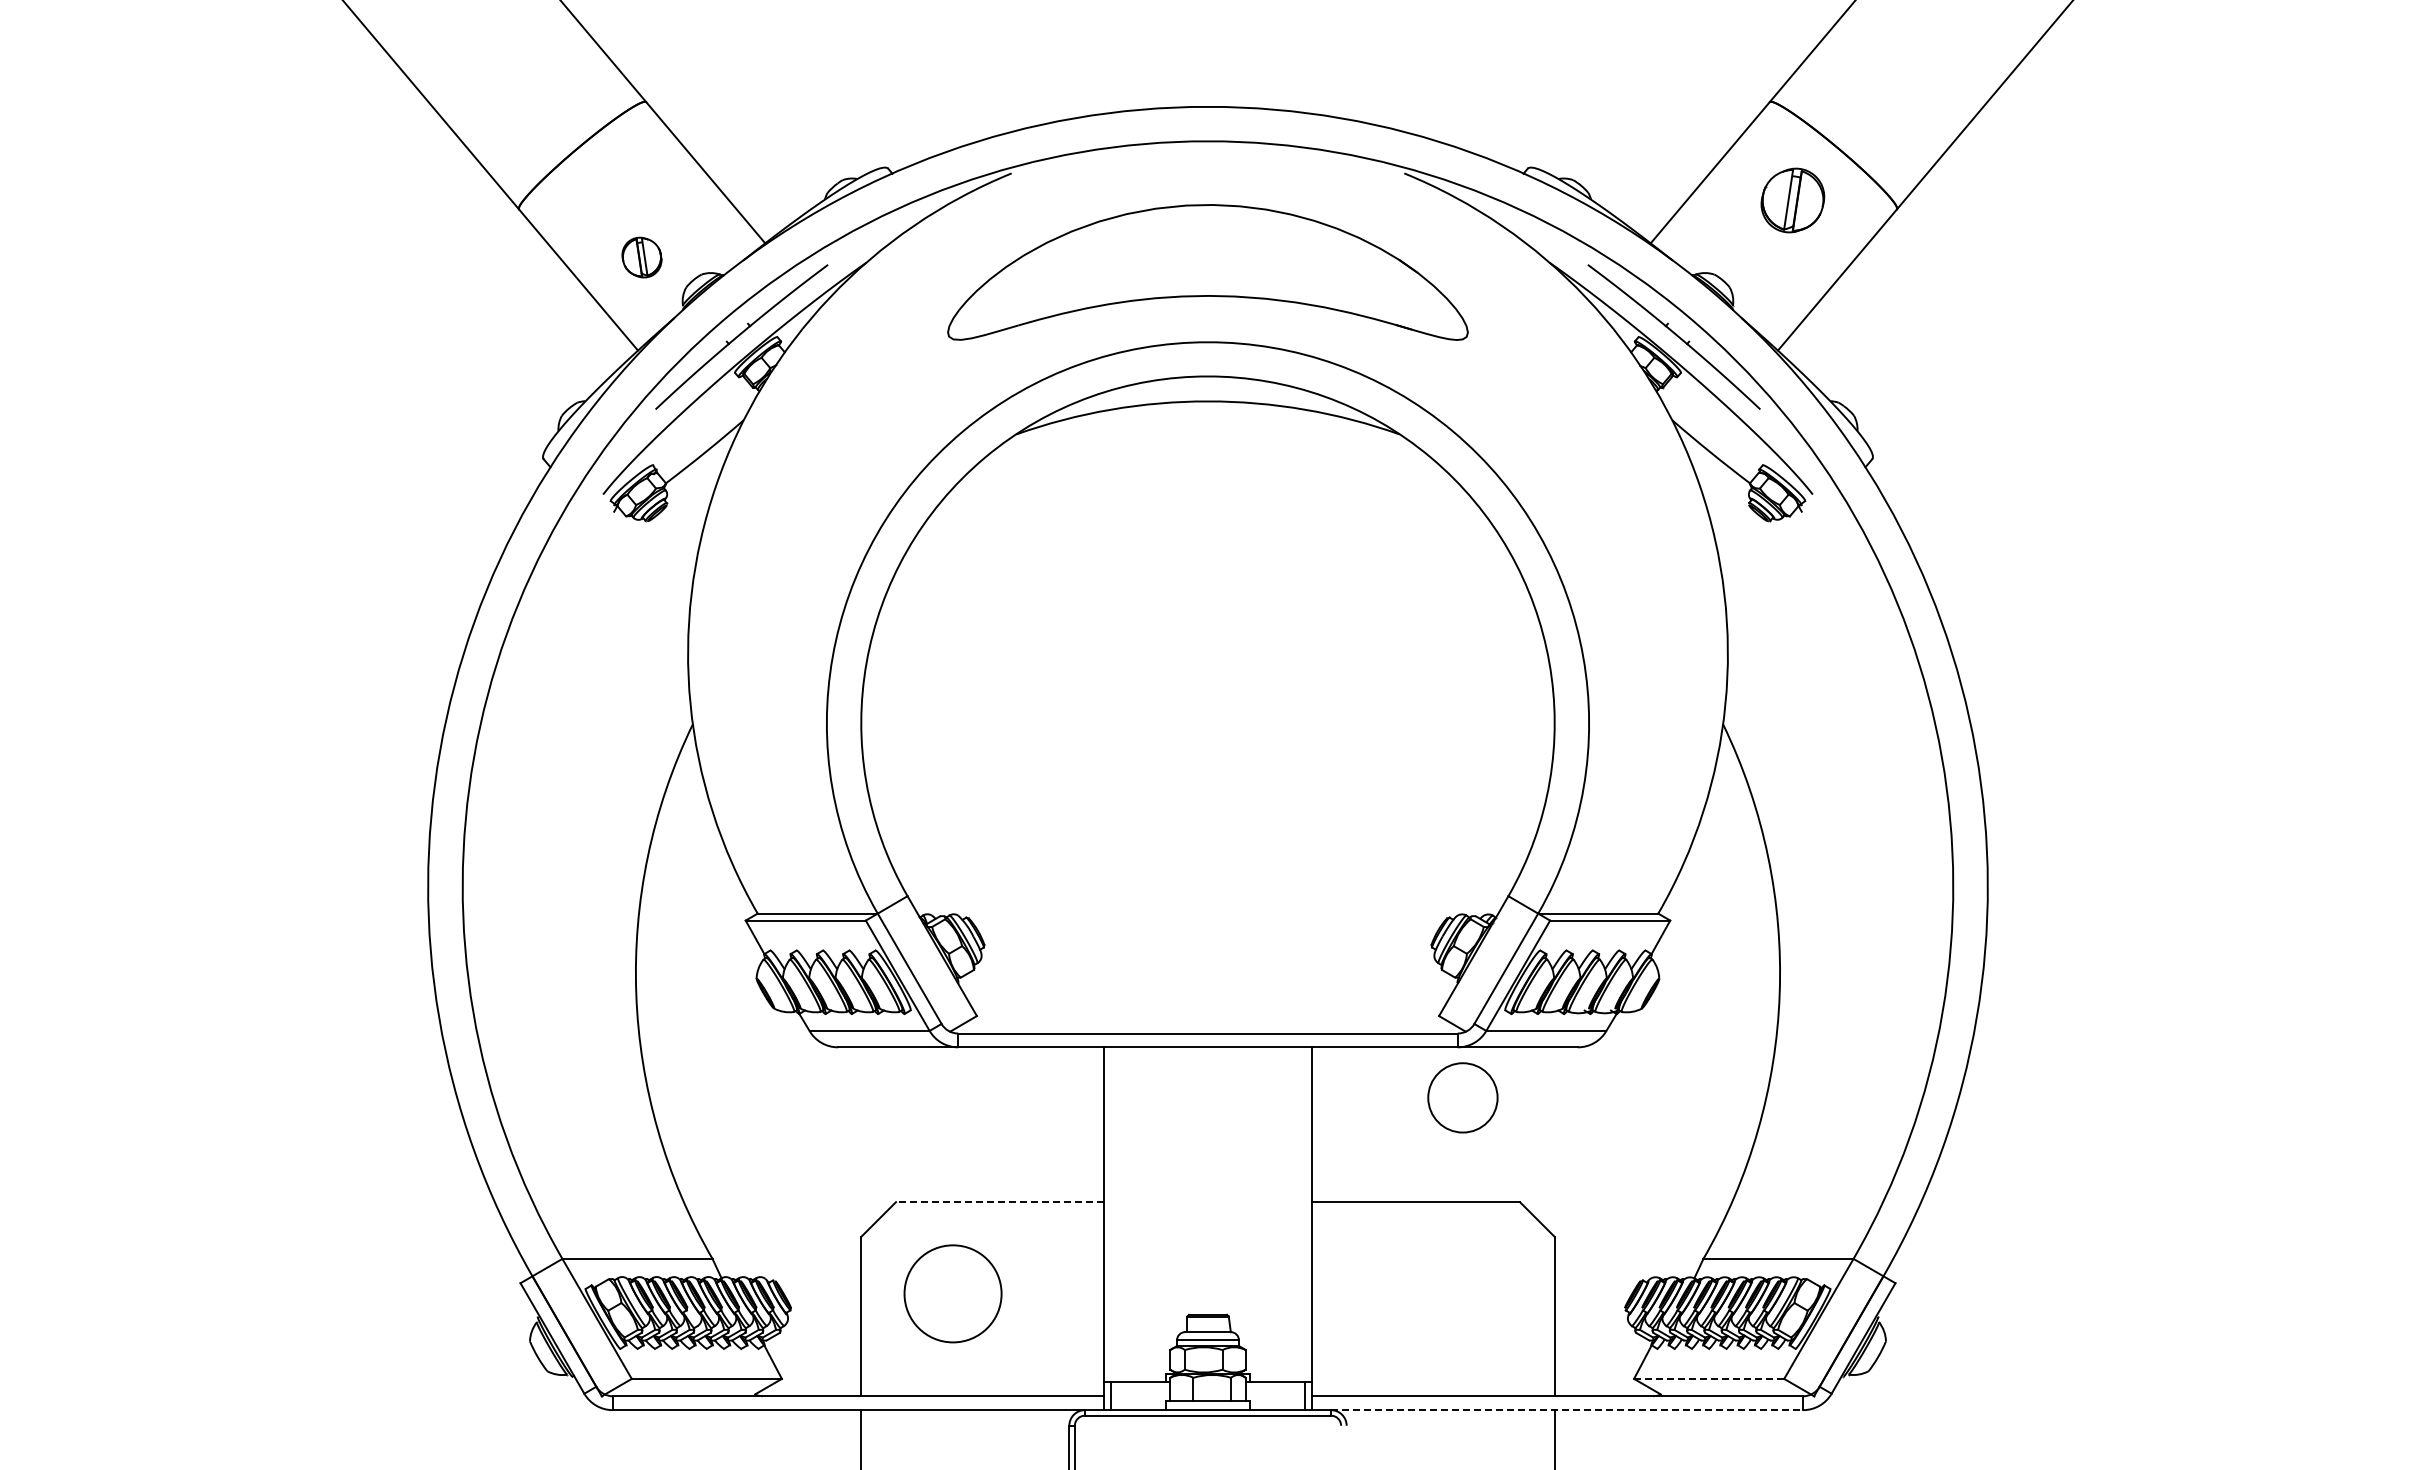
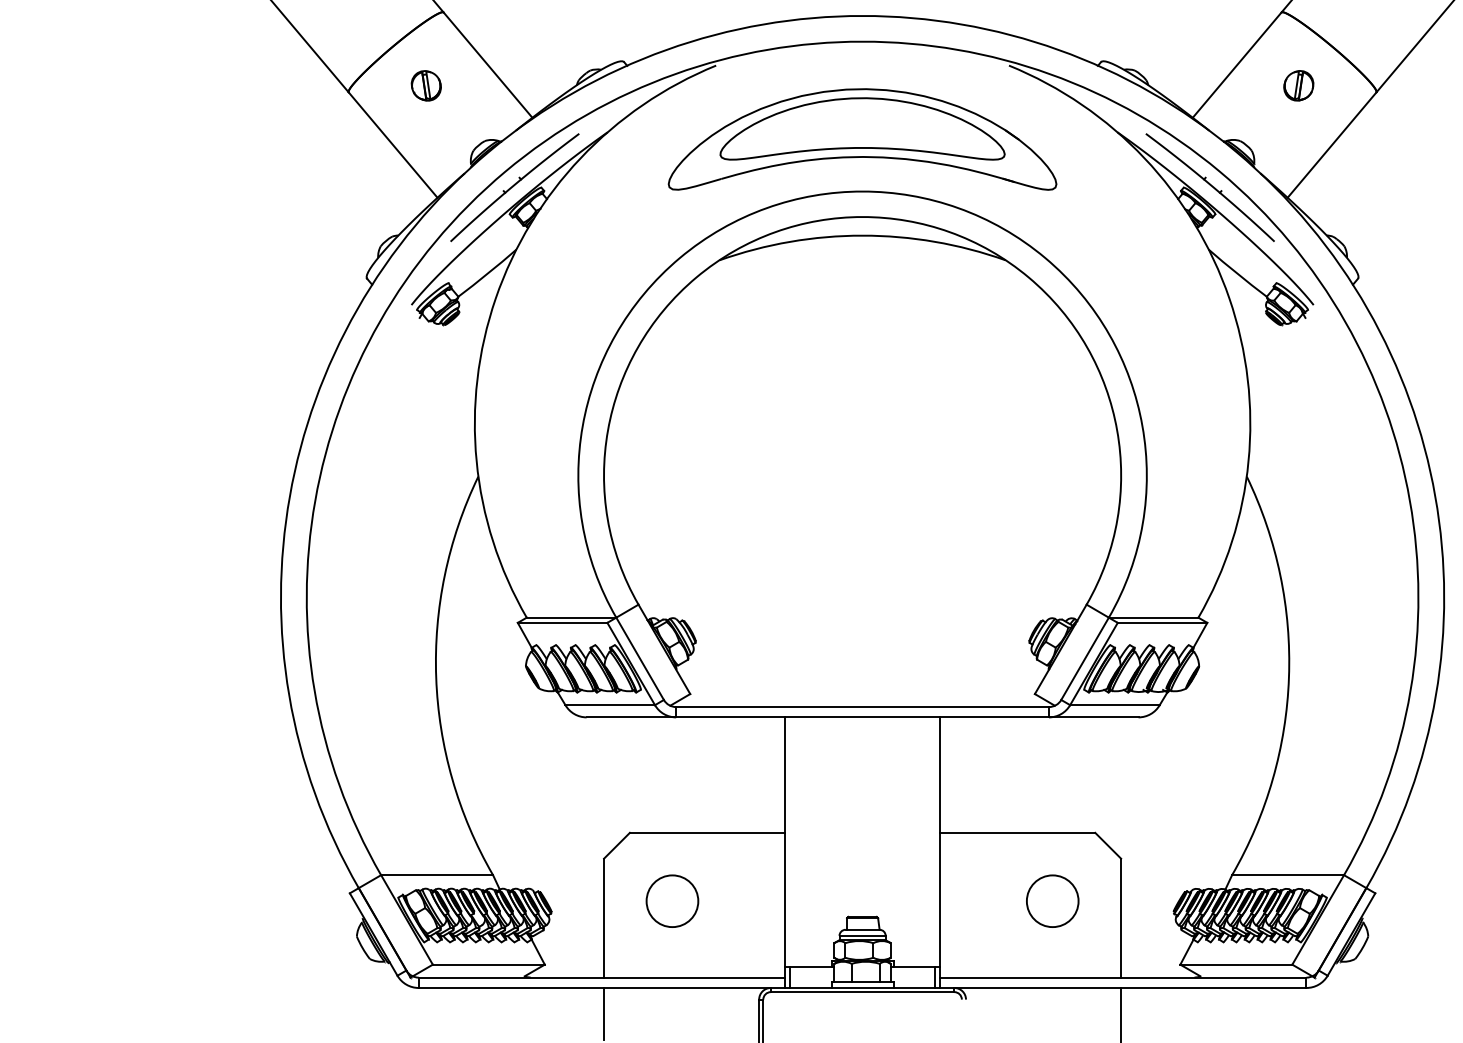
part: (1792, 200) -> (1298, 85), size x0.62
part: (641, 257) -> (425, 85), moved
part: (1207, 258) -> (862, 129), added
circle: (1462, 1097) -> (1052, 900), moved
line: (1000, 1202) -> (707, 833), dashed -> solid
circle: (952, 1293) -> (672, 900), size x0.71
line: (1709, 1378) -> (1236, 964), dashed -> solid
line: (1567, 1410) -> (1130, 988), dashed -> solid

